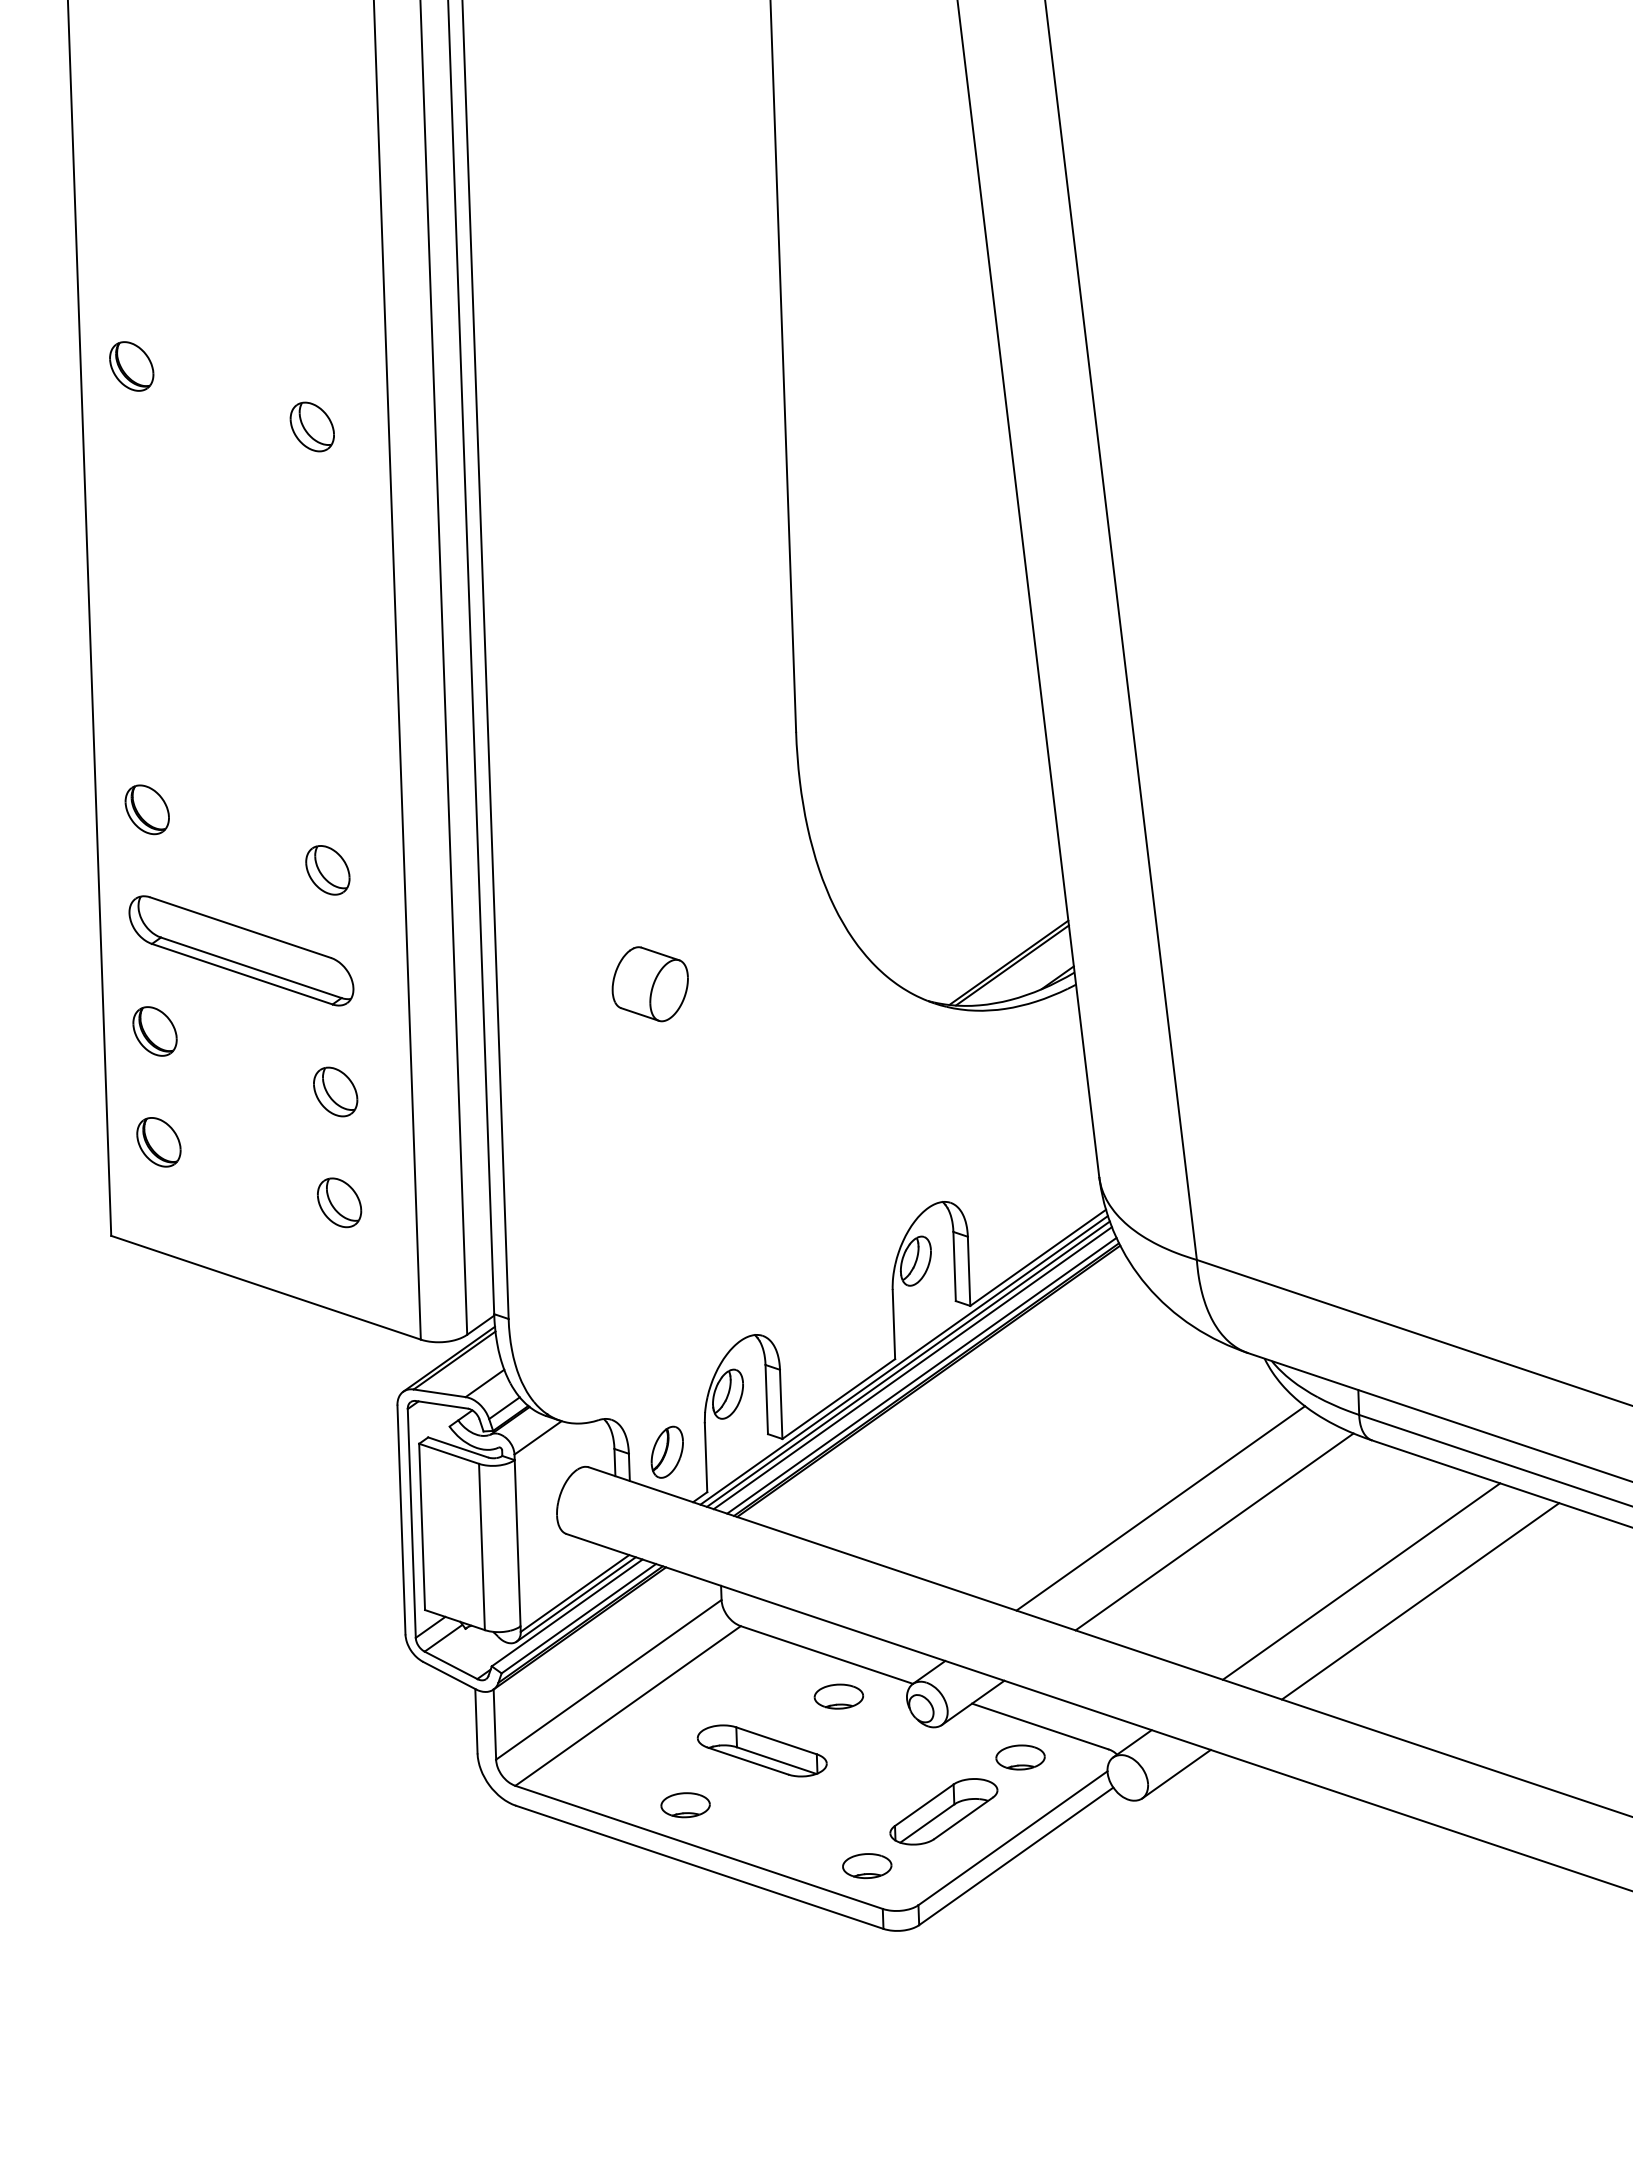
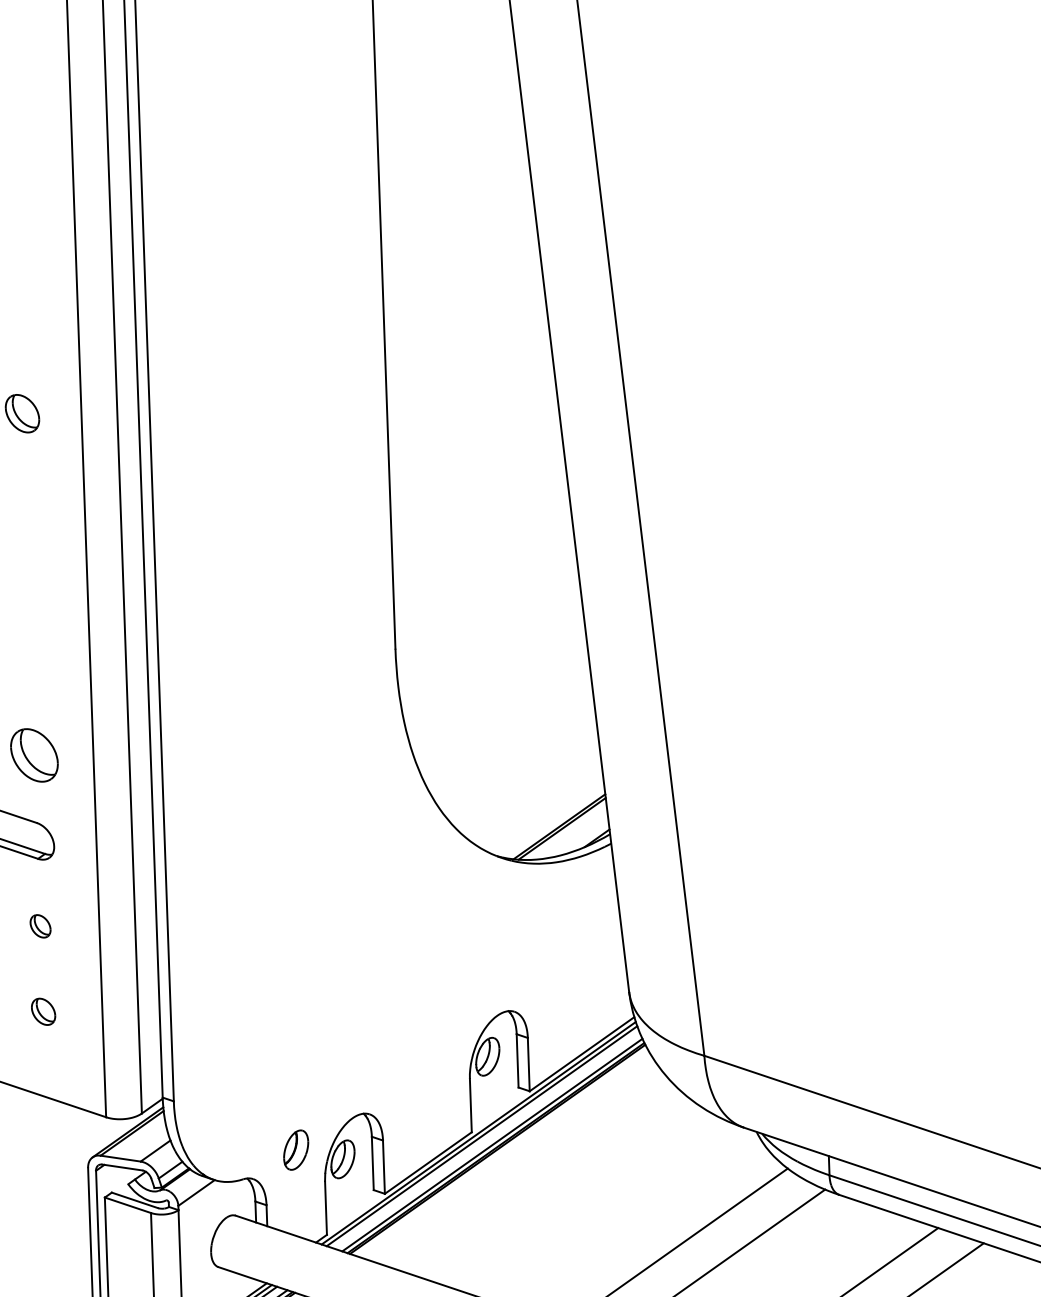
part: (327, 870) -> (34, 755), size x1.4
part: (649, 984) -> (282, 843), removed
part: (335, 1091) -> (40, 925), size x0.6
part: (339, 1202) -> (43, 1011), size x0.7
line: (912, 1368) -> (485, 1139), removed
part: (666, 1451) -> (295, 1149), moved

